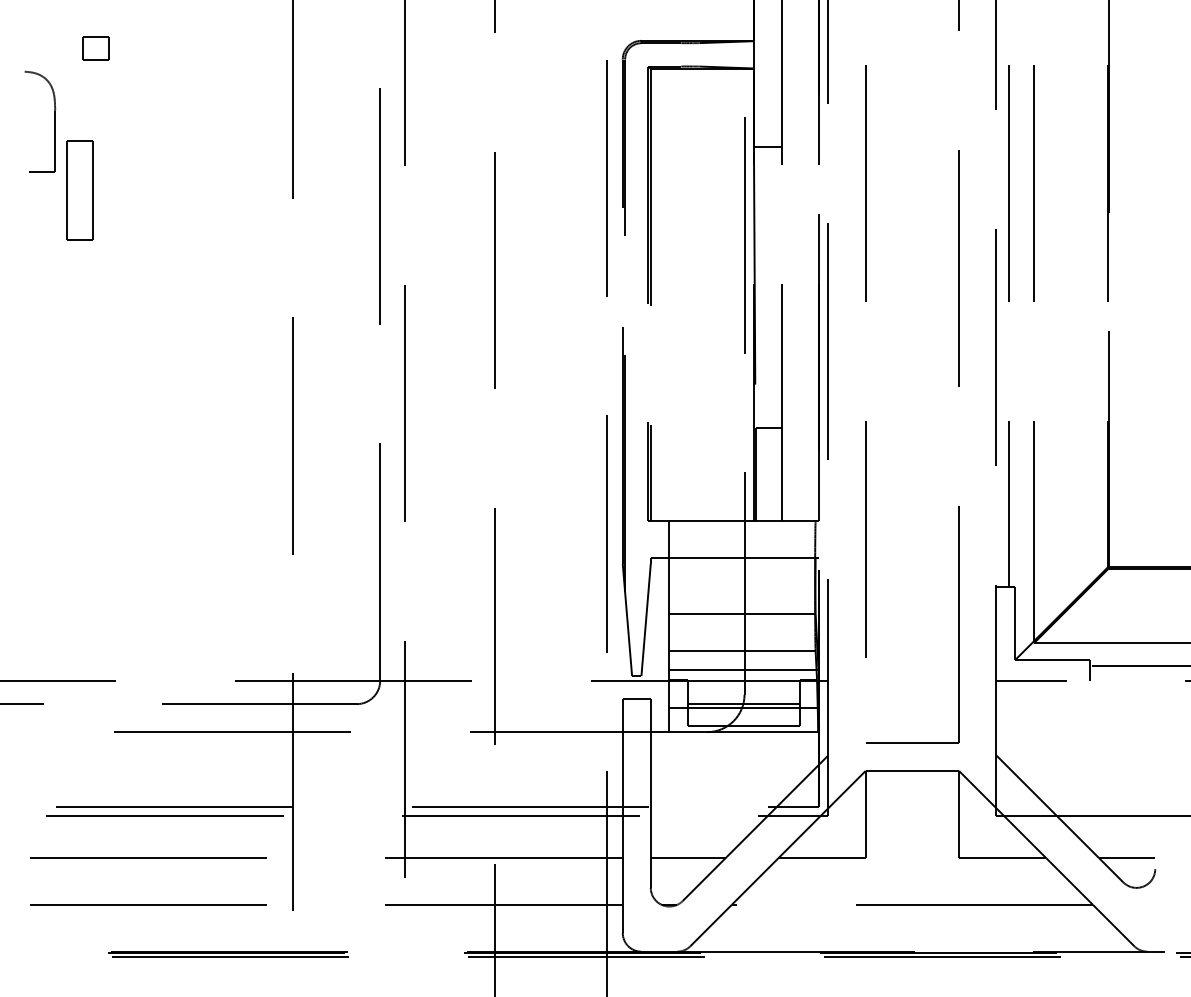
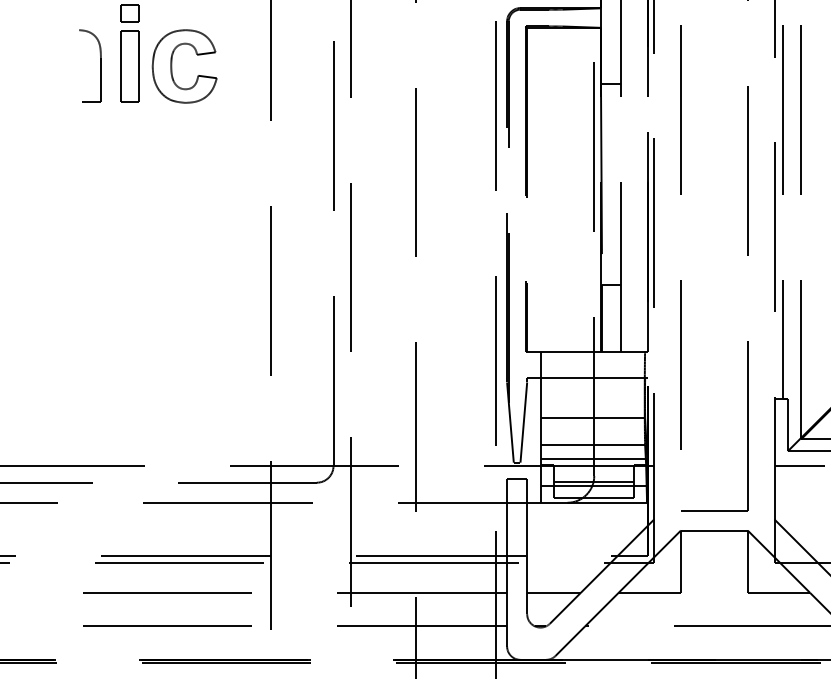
part: (154, 122) -> (172, 66), added
part: (79, 190) -> (129, 66), moved

